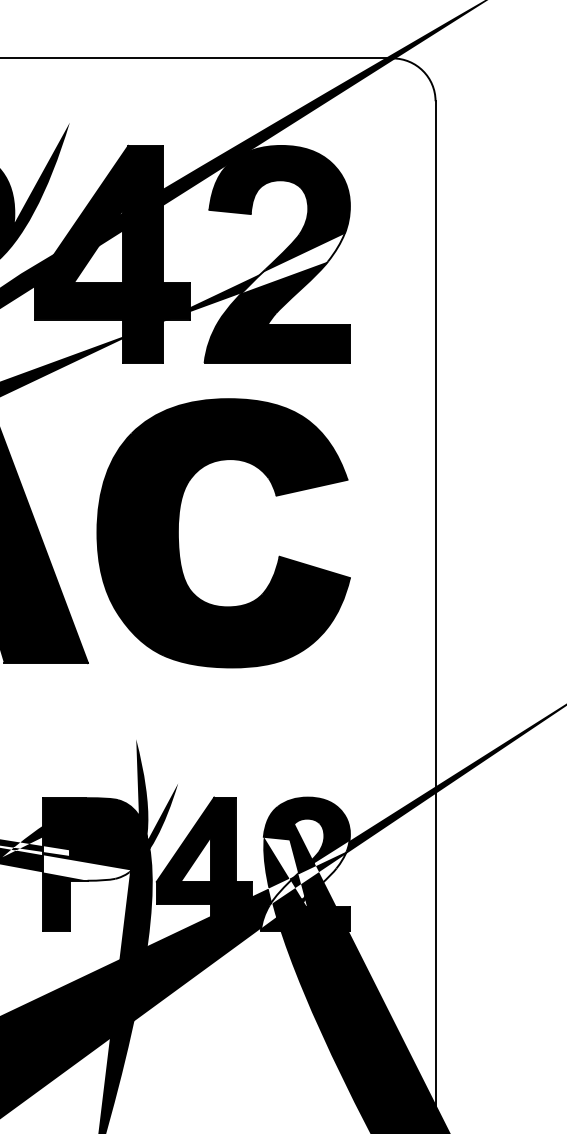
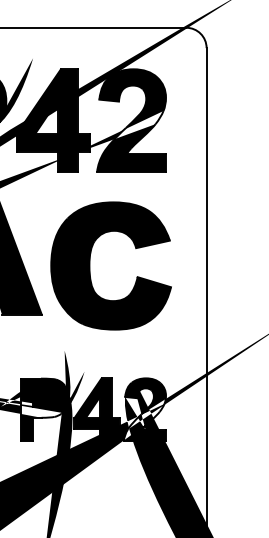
part: (180, 532) -> (90, 265), moved

